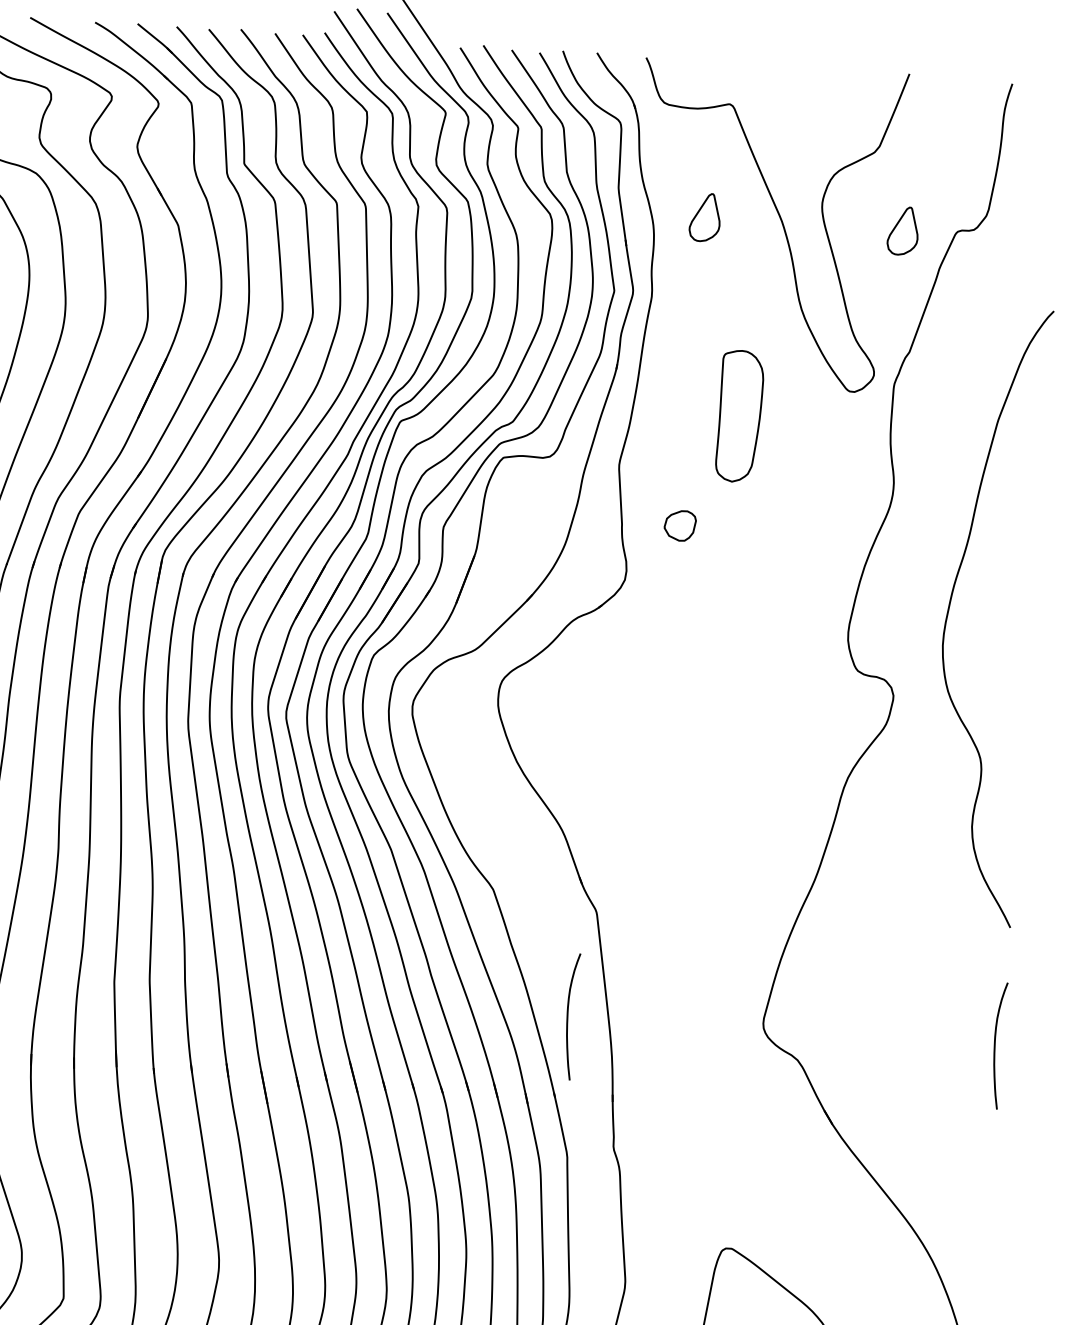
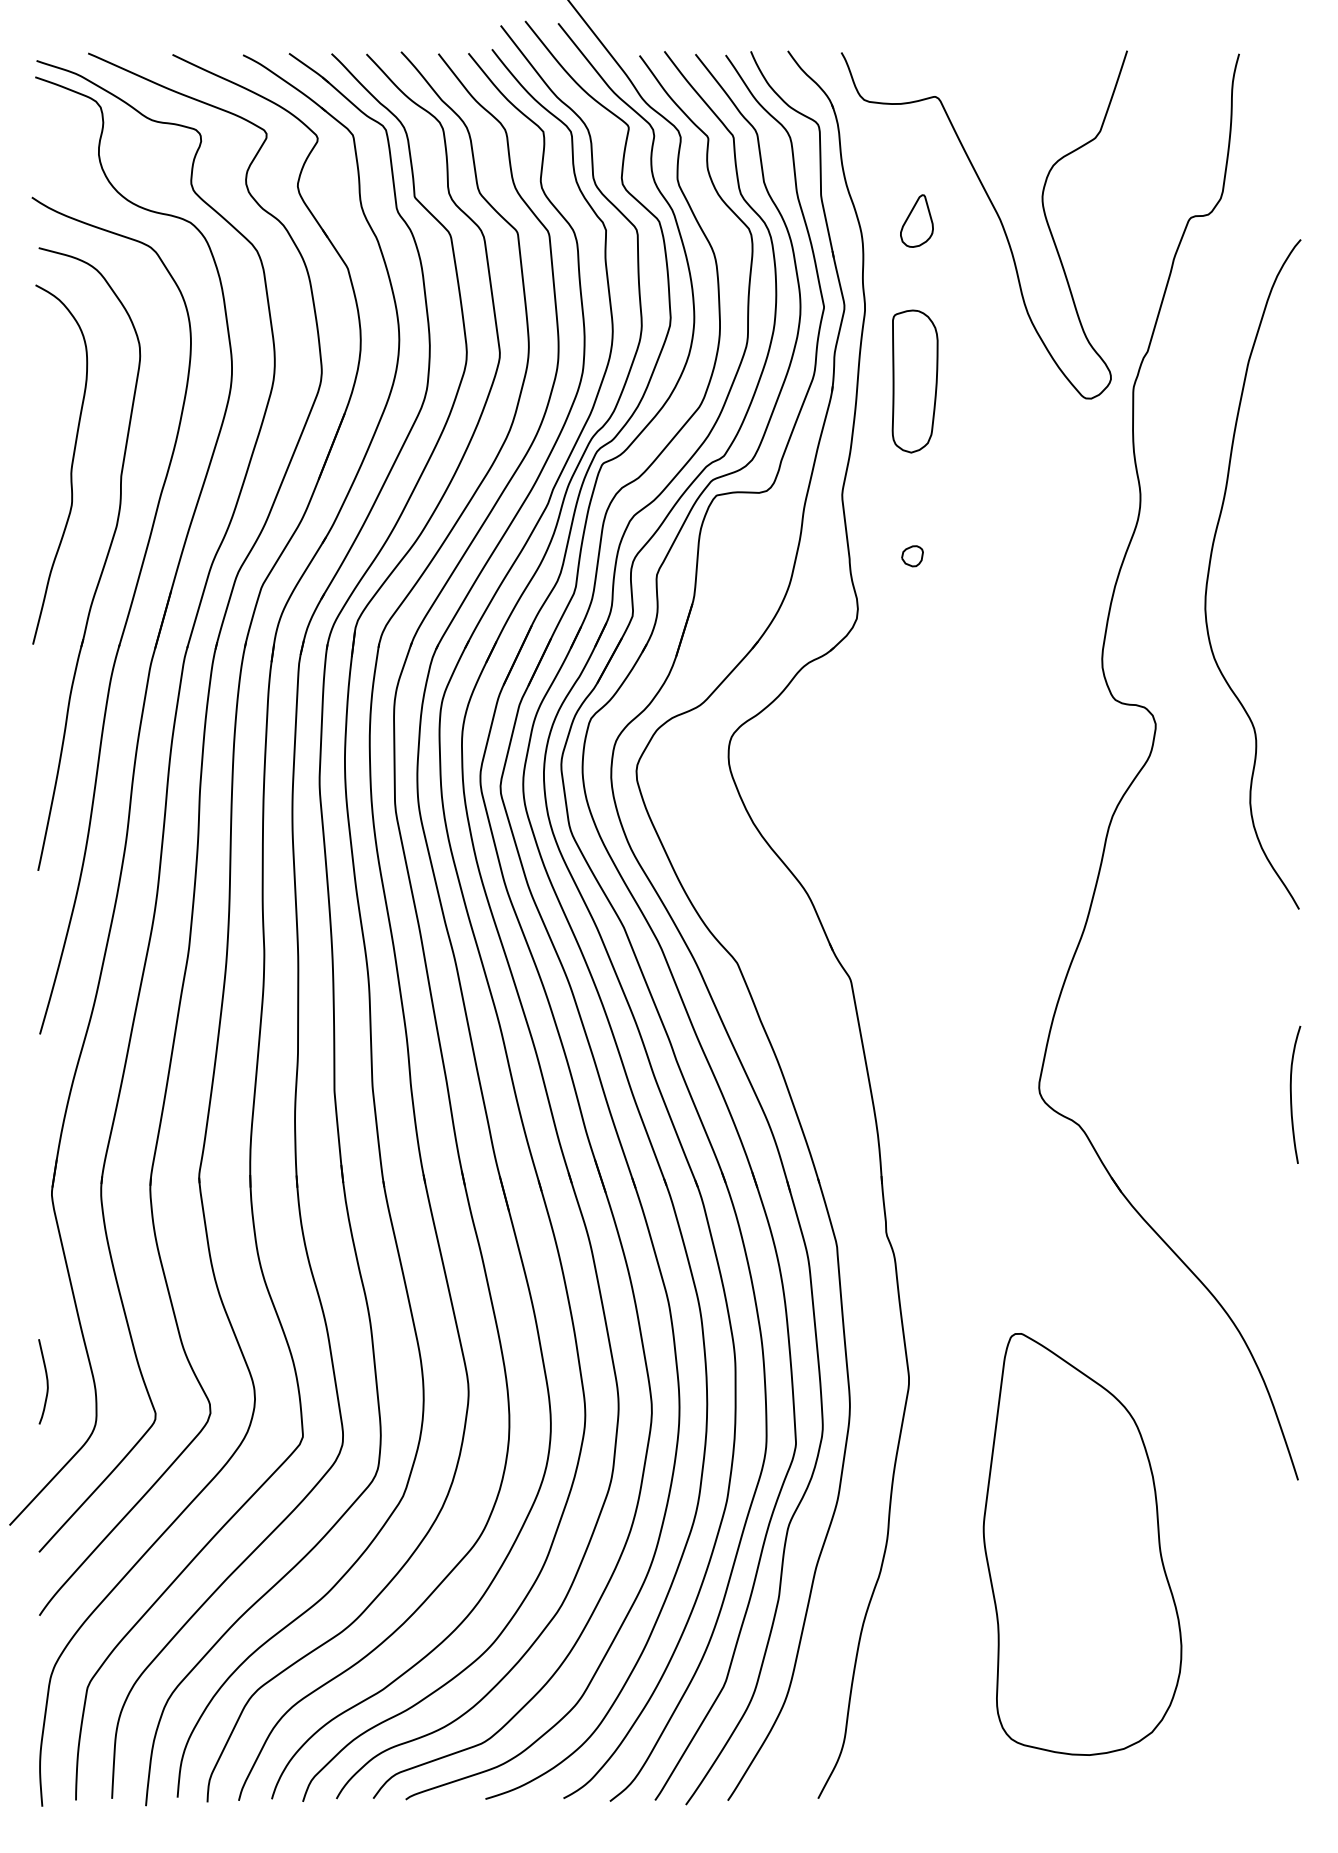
part: (902, 230) -> (1131, 220), removed
part: (739, 416) -> (914, 381), moved
part: (680, 526) -> (912, 556), size x0.62
curve: (950, 607) -> (1210, 567), moved
curve: (568, 1016) -> (827, 1094), removed

